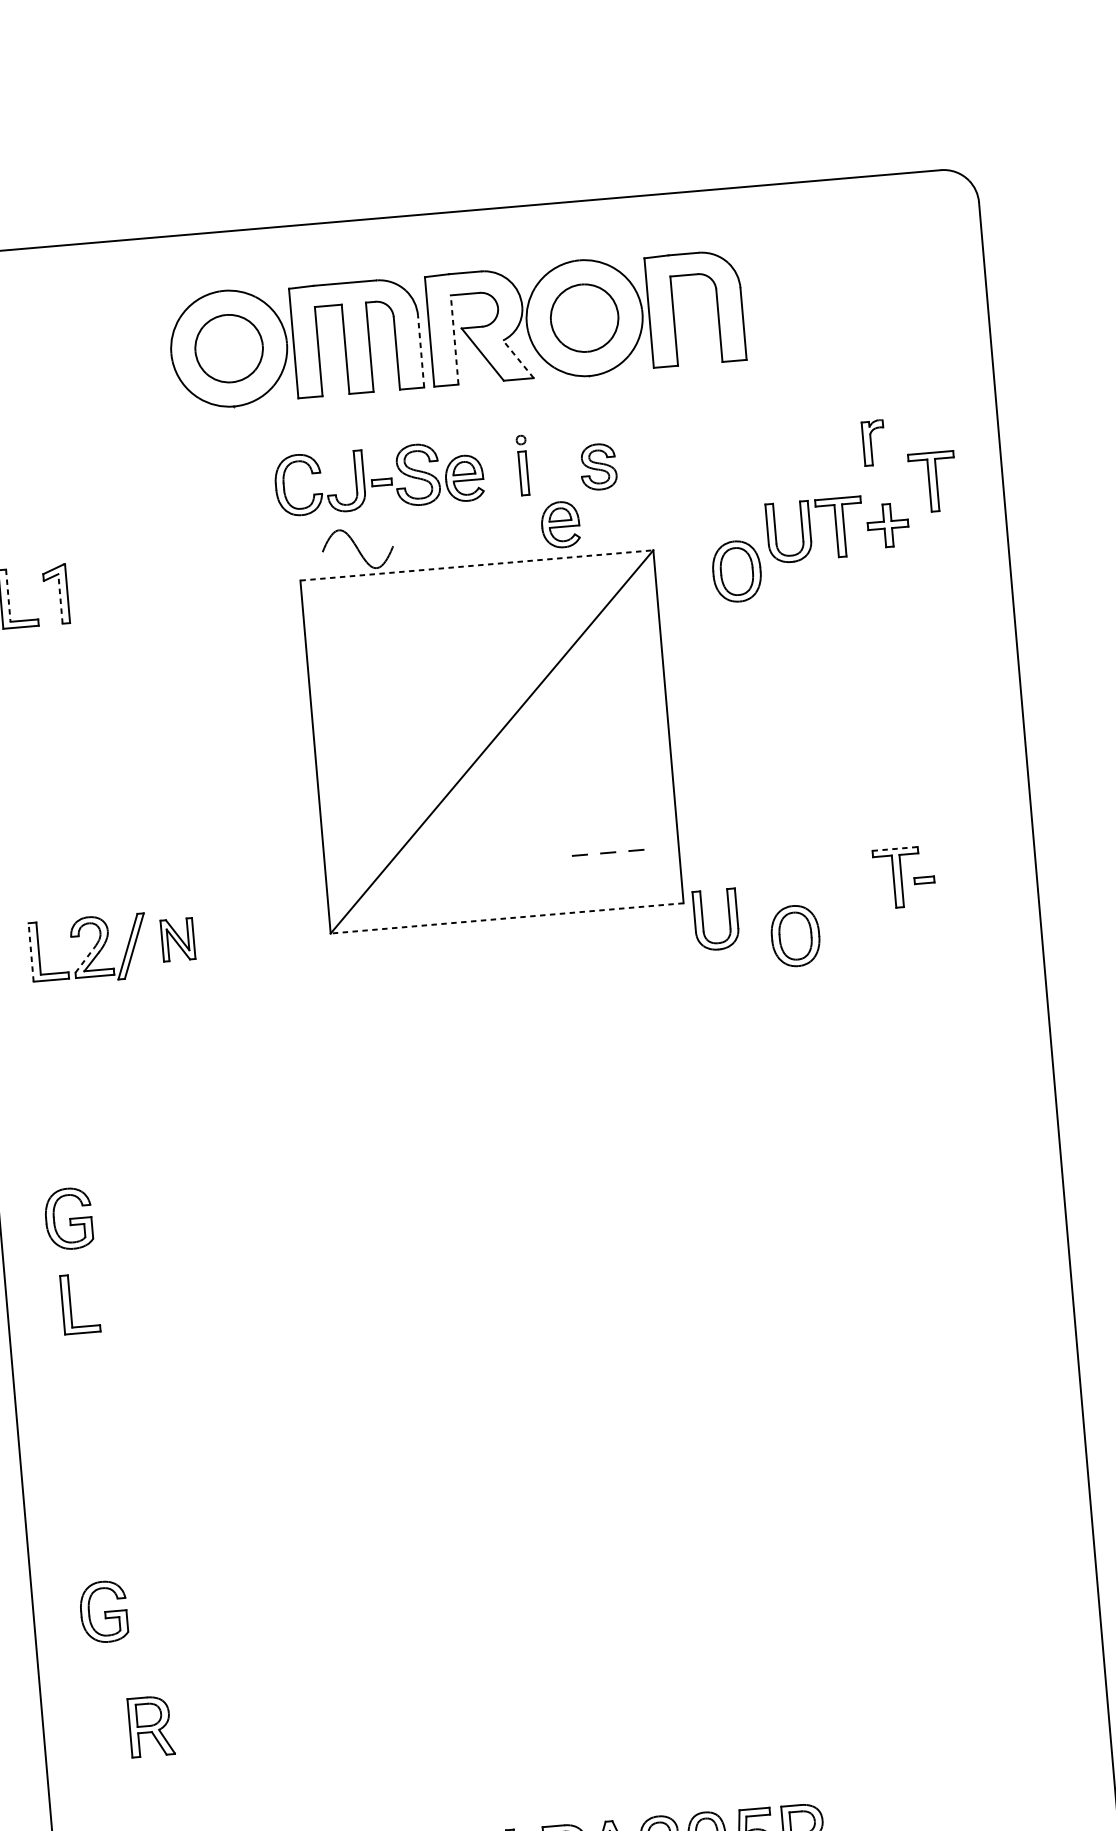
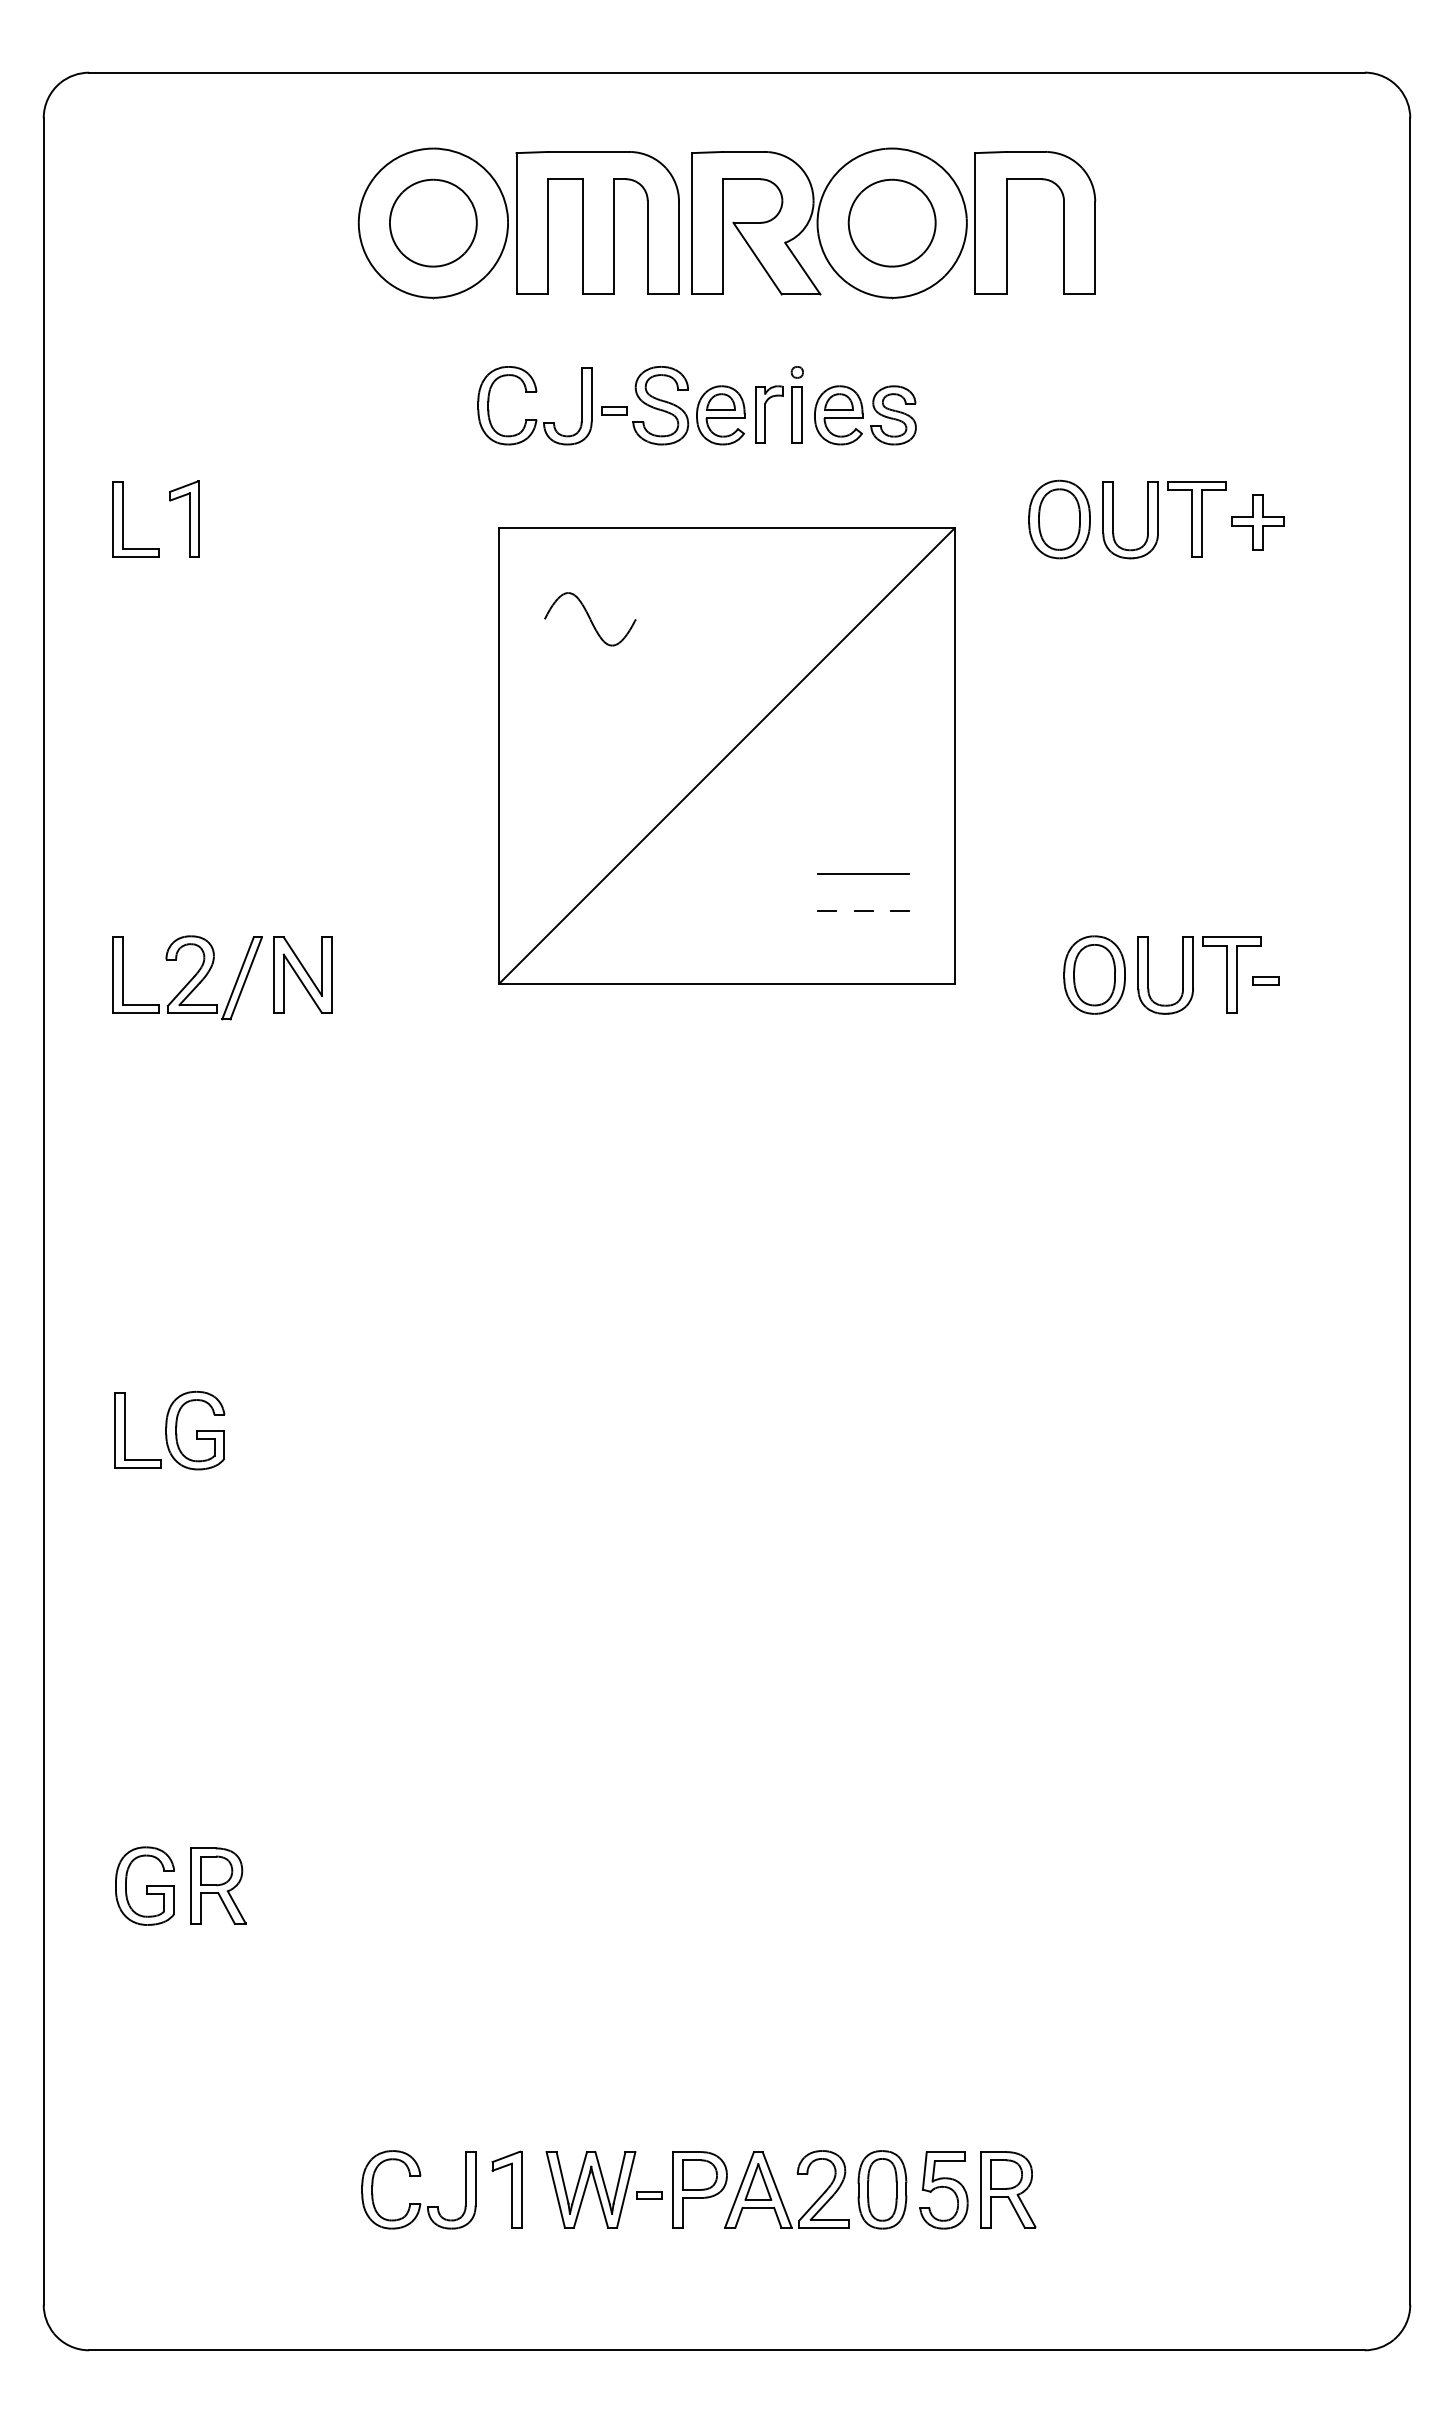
line: (454, 339) -> (723, 236), dashed -> solid
line: (421, 351) -> (679, 247), dashed -> solid
line: (518, 359) -> (802, 268), dashed -> solid
part: (874, 442) -> (769, 414), moved
part: (932, 482) -> (1320, 471), removed
part: (560, 524) -> (838, 415), moved
part: (358, 549) -> (590, 619), moved
line: (477, 565) -> (727, 528), dashed -> solid
part: (736, 571) -> (1059, 519), moved
line: (8, 595) -> (123, 515), dashed -> solid
line: (60, 599) -> (189, 525), dashed -> solid
line: (605, 824) -> (863, 874), added
line: (895, 848) -> (1232, 937), dashed -> solid
line: (507, 918) -> (727, 983), dashed -> solid
part: (702, 920) -> (1148, 975), moved
part: (795, 935) -> (1094, 974), moved
part: (177, 939) -> (302, 974), size x1.43
line: (31, 952) -> (113, 975), dashed -> solid
line: (85, 960) -> (181, 991), dashed -> solid
part: (68, 1218) -> (195, 1430), moved
part: (103, 1611) -> (144, 1885), moved
part: (151, 1726) -> (218, 1885), moved

